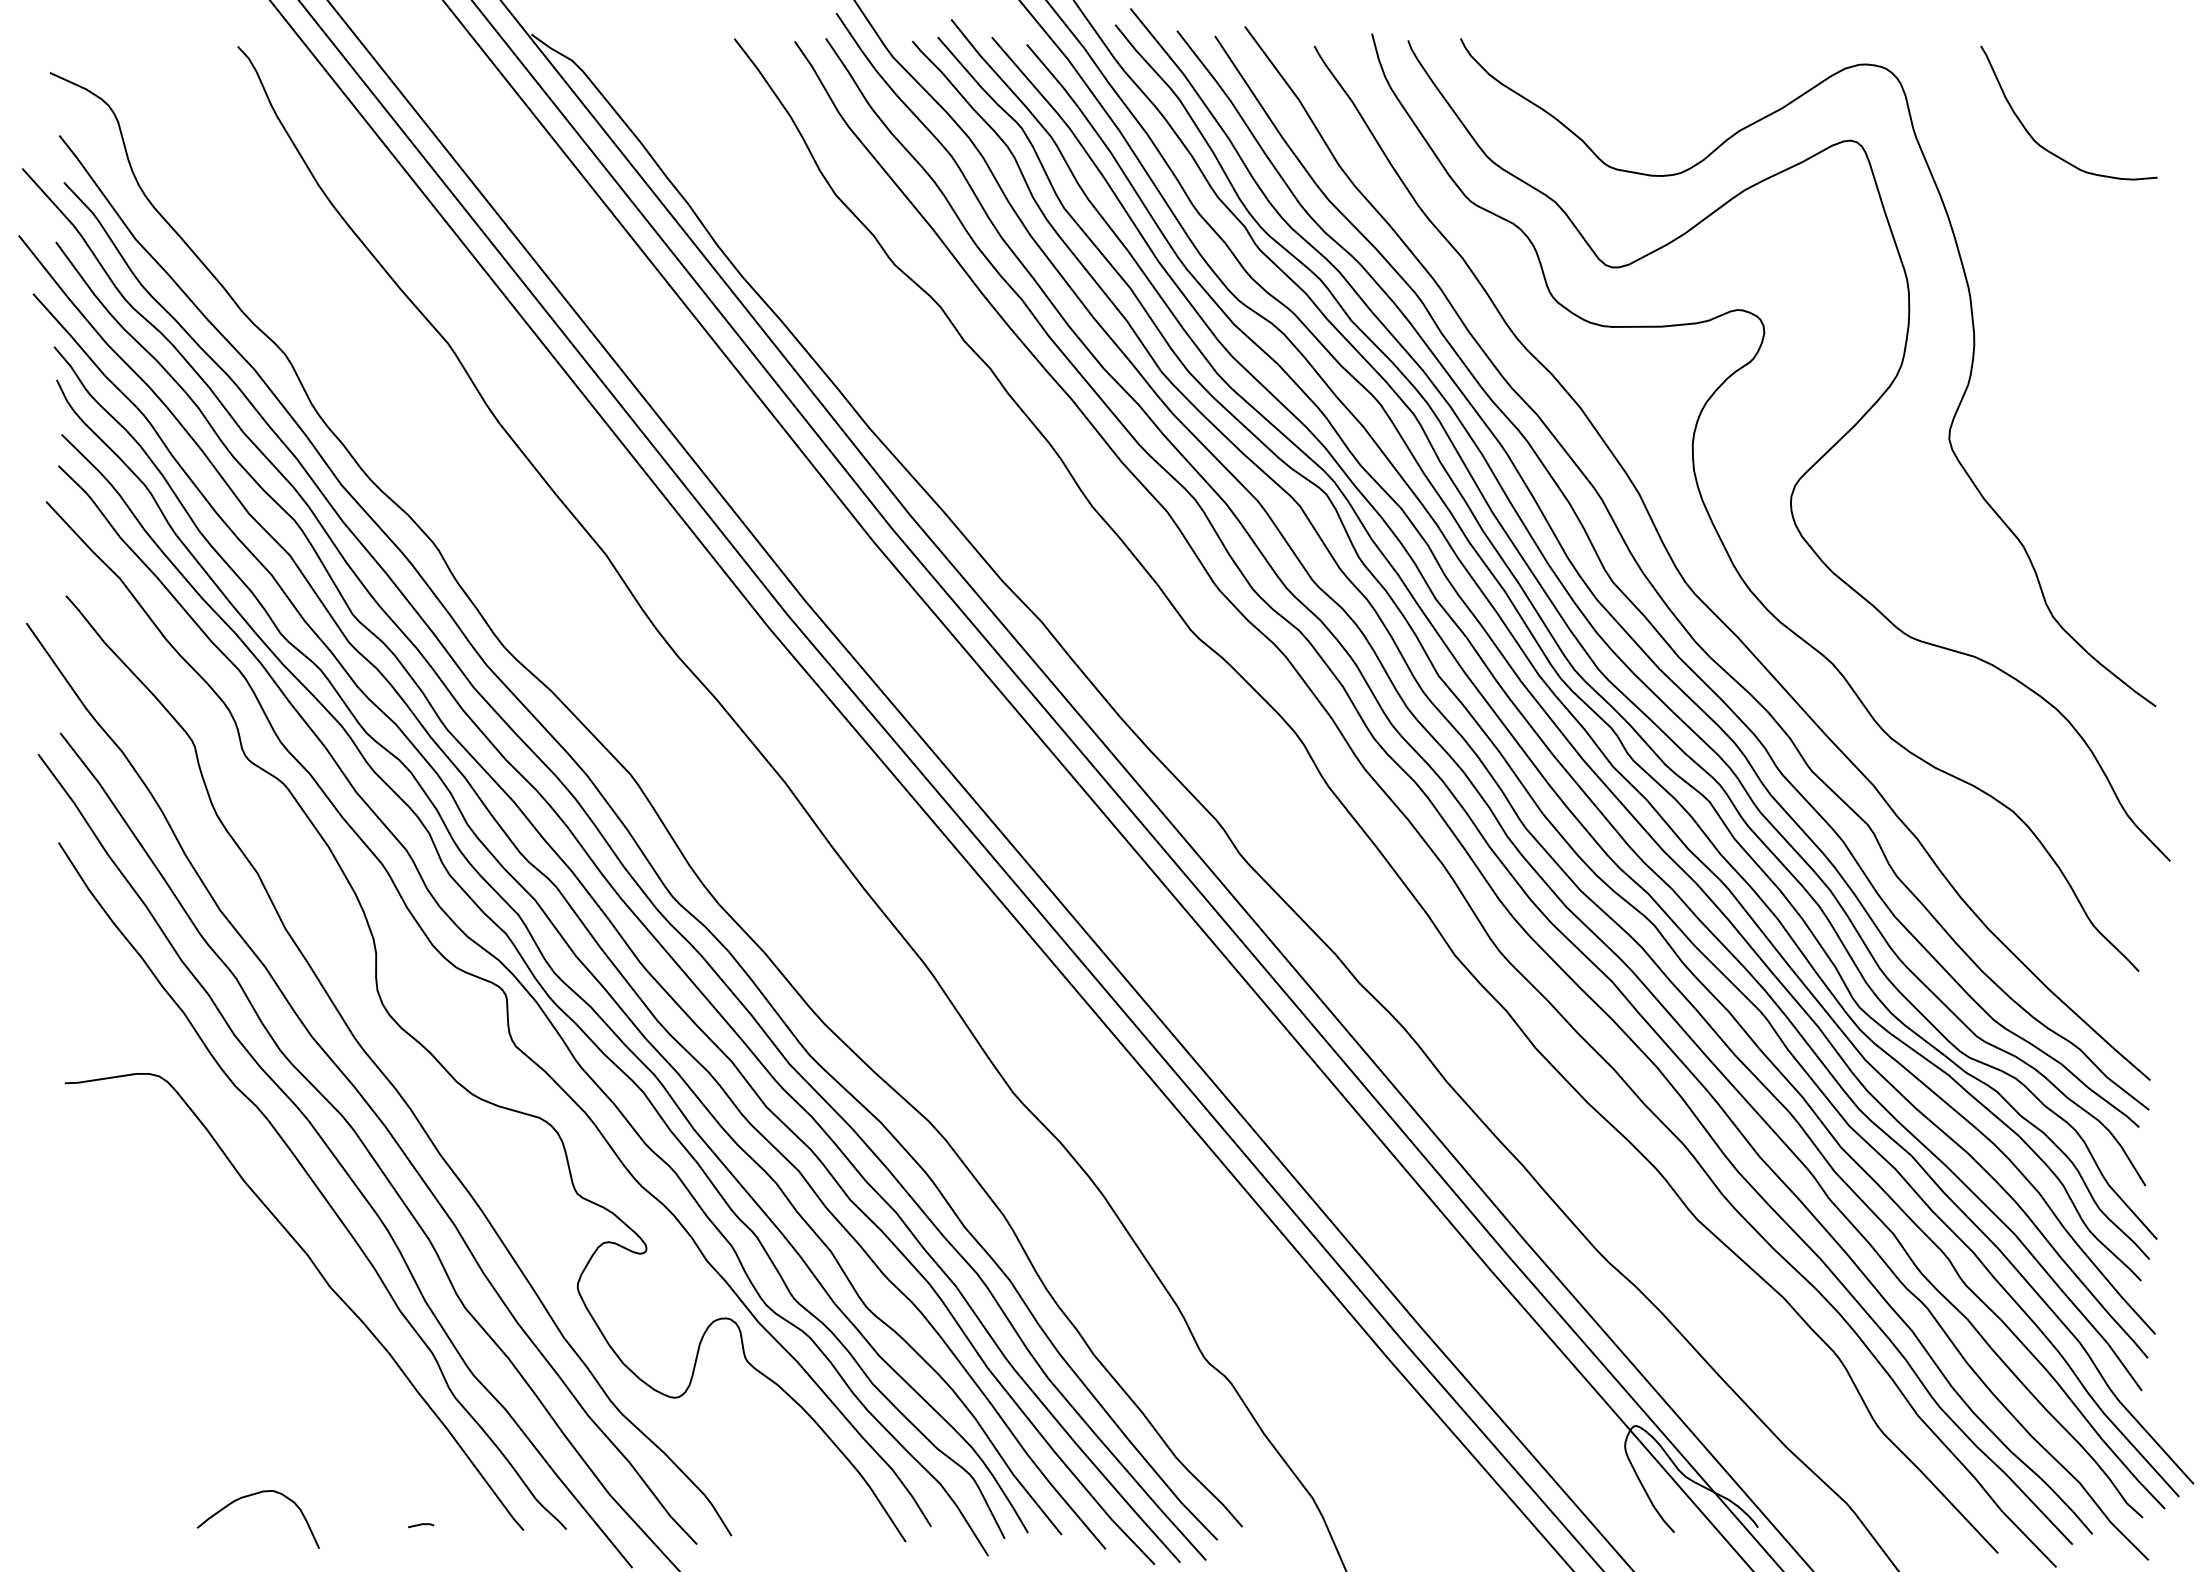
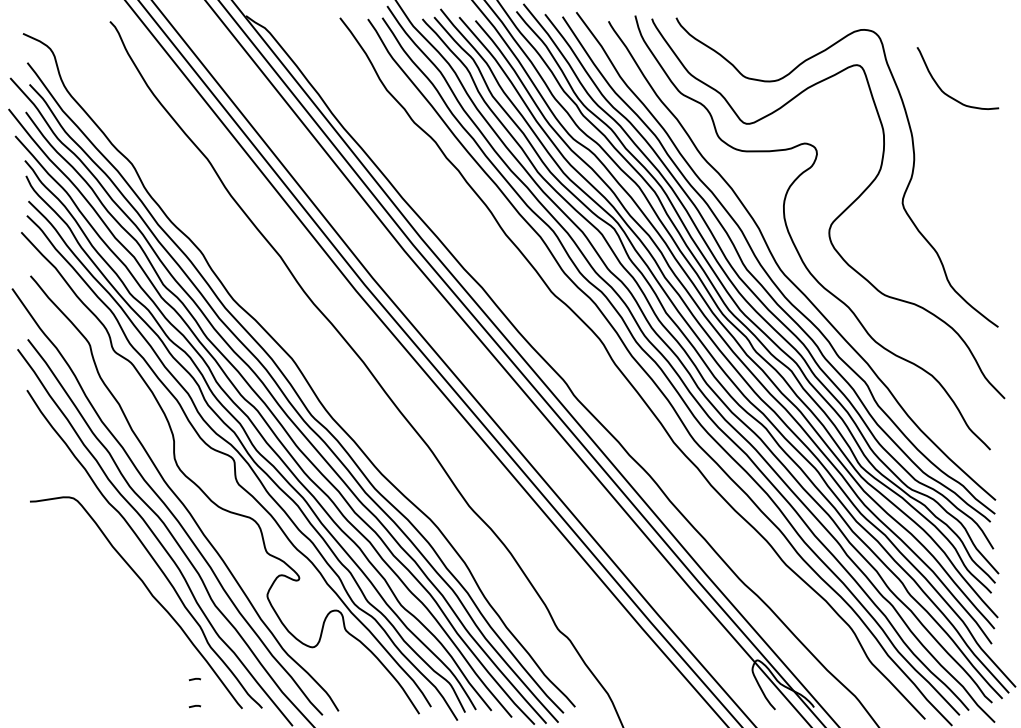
curve: (2048, 147) -> (948, 94), moved
line: (420, 1467) -> (194, 679), added
curve: (251, 1497) -> (116, 693), removed

